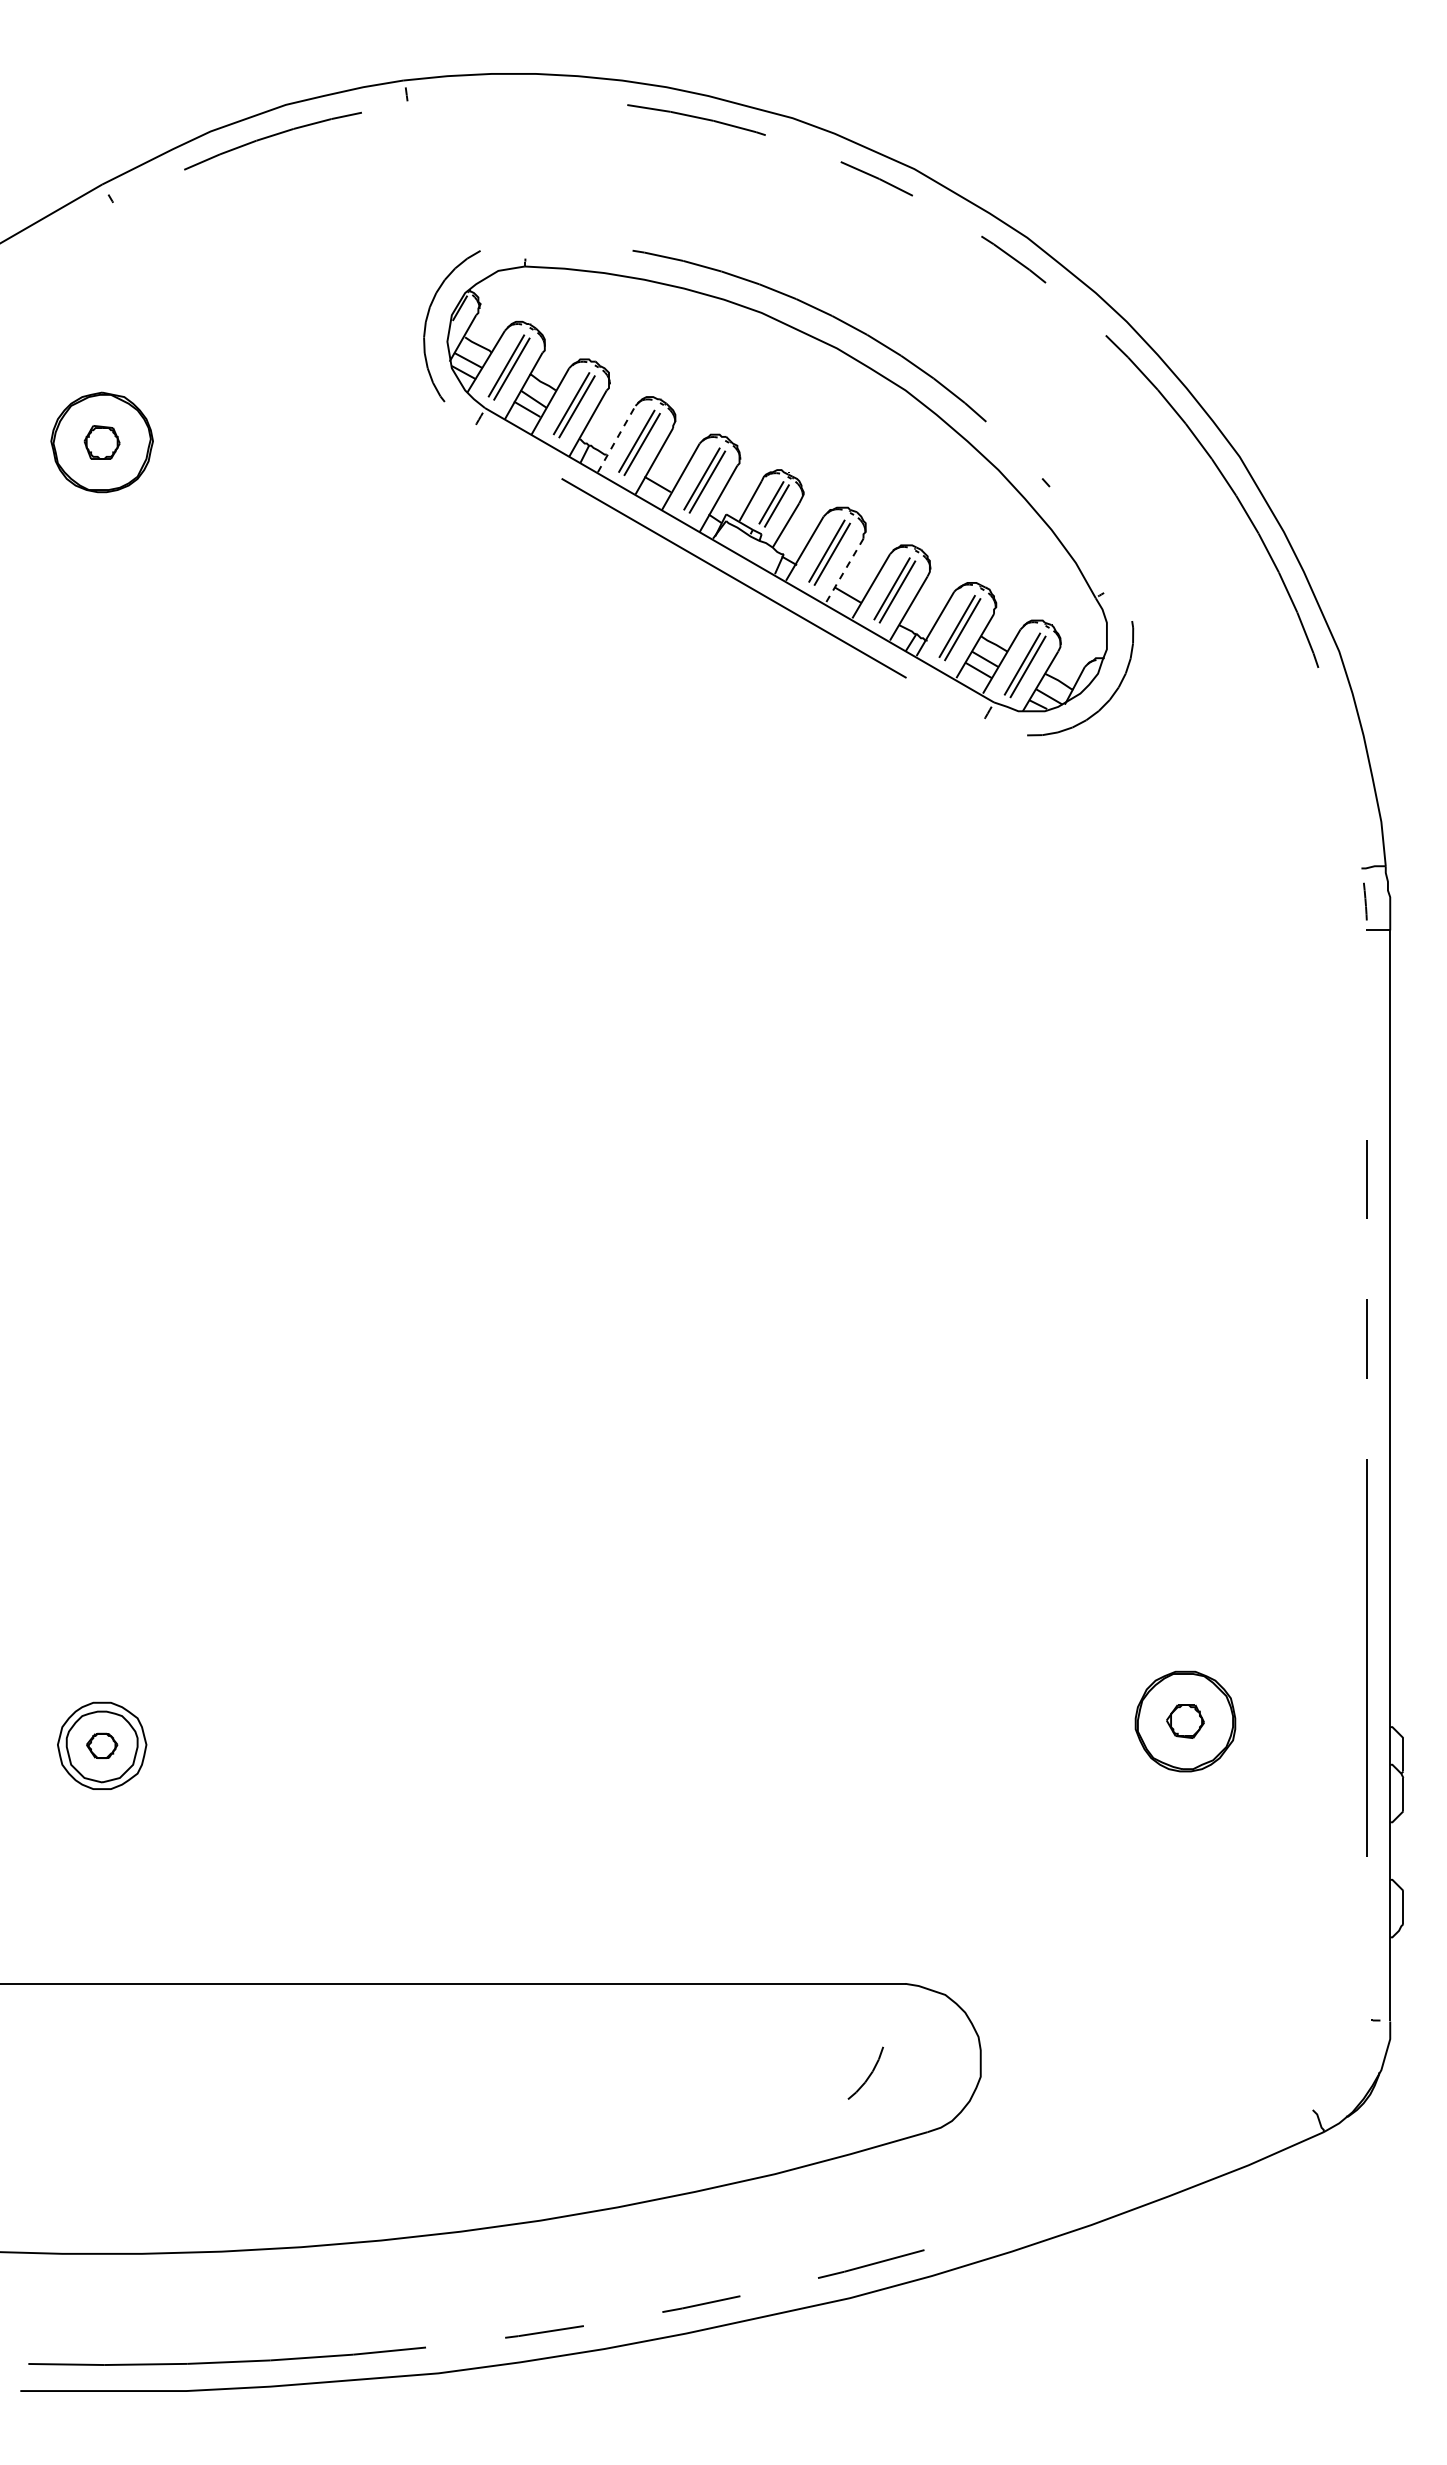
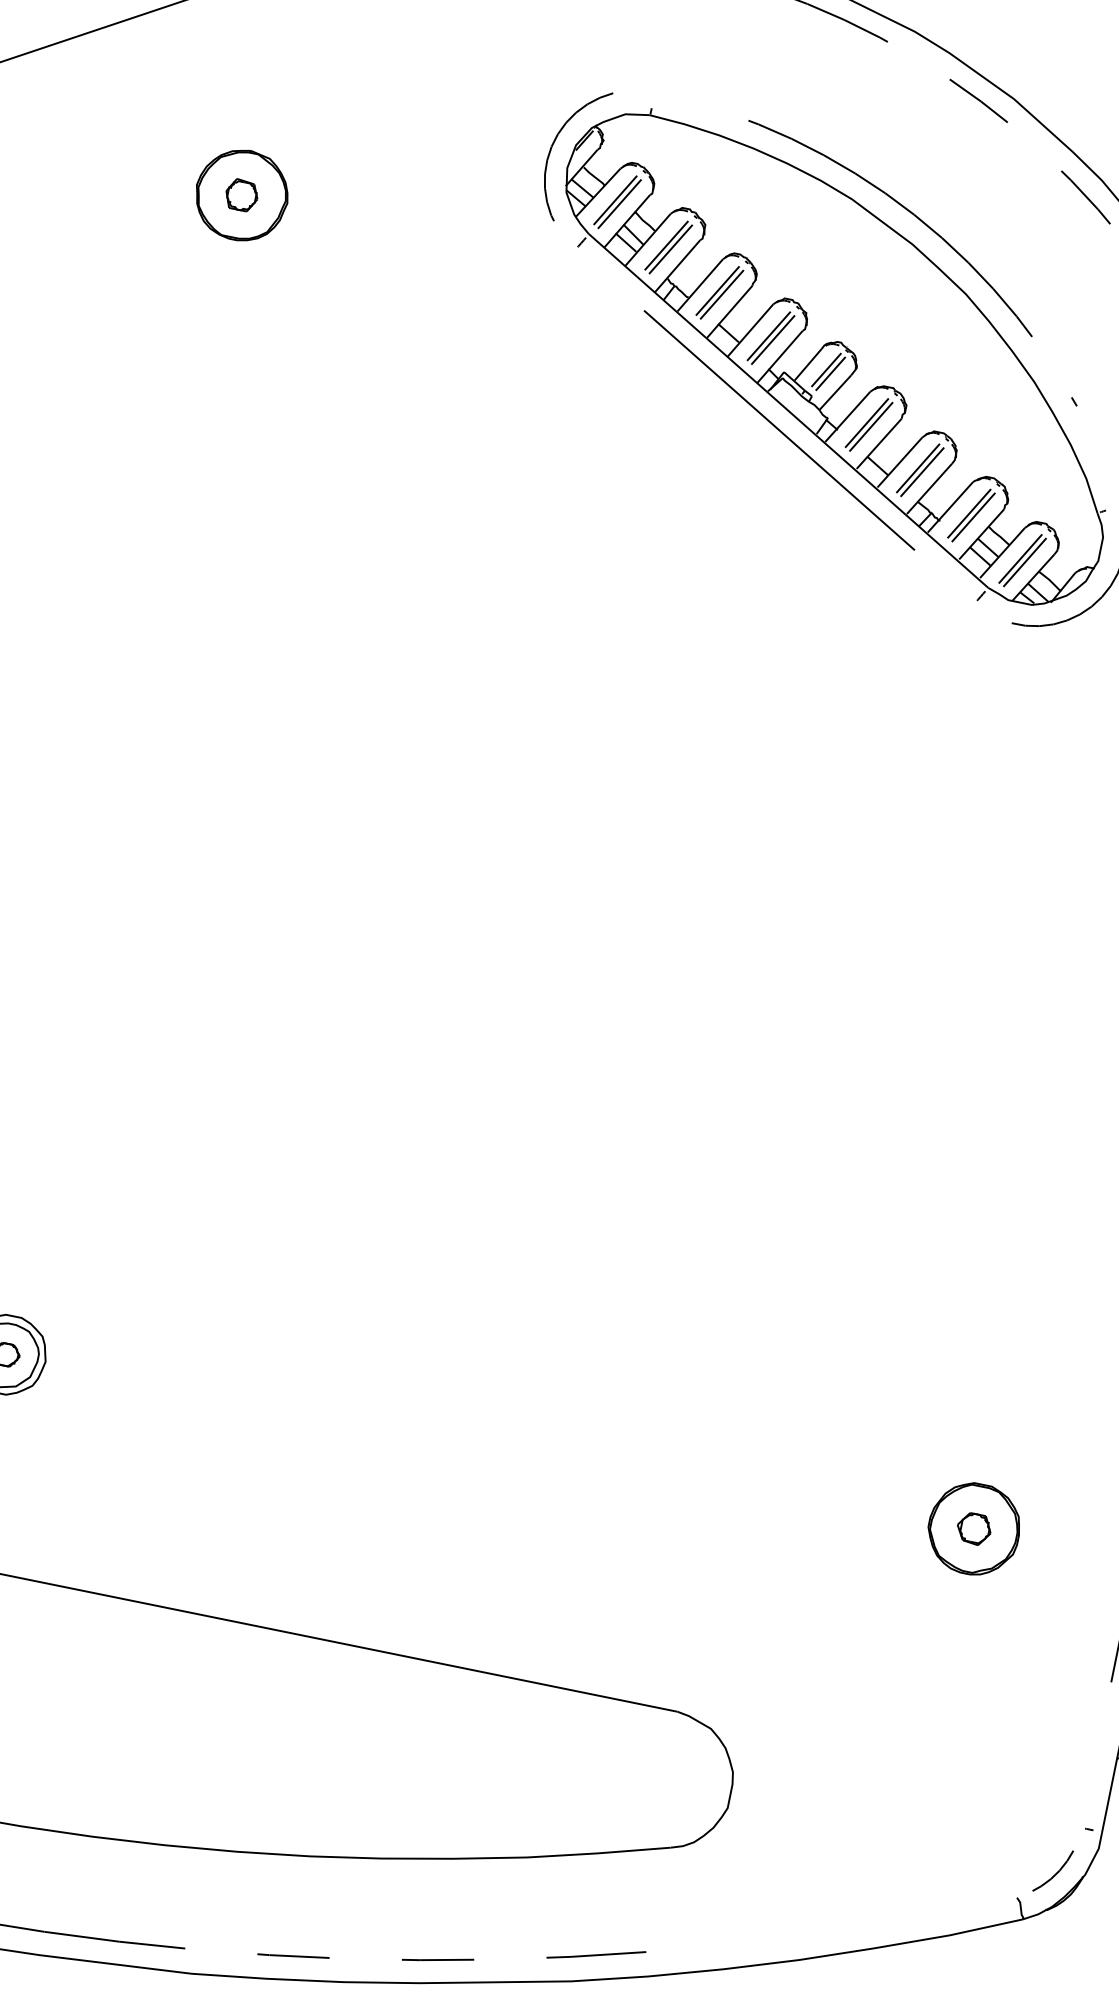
line: (616, 438) -> (700, 284), dashed -> solid
line: (844, 571) -> (878, 444), dashed -> solid
curve: (868, 2075) -> (1055, 1873), moved

